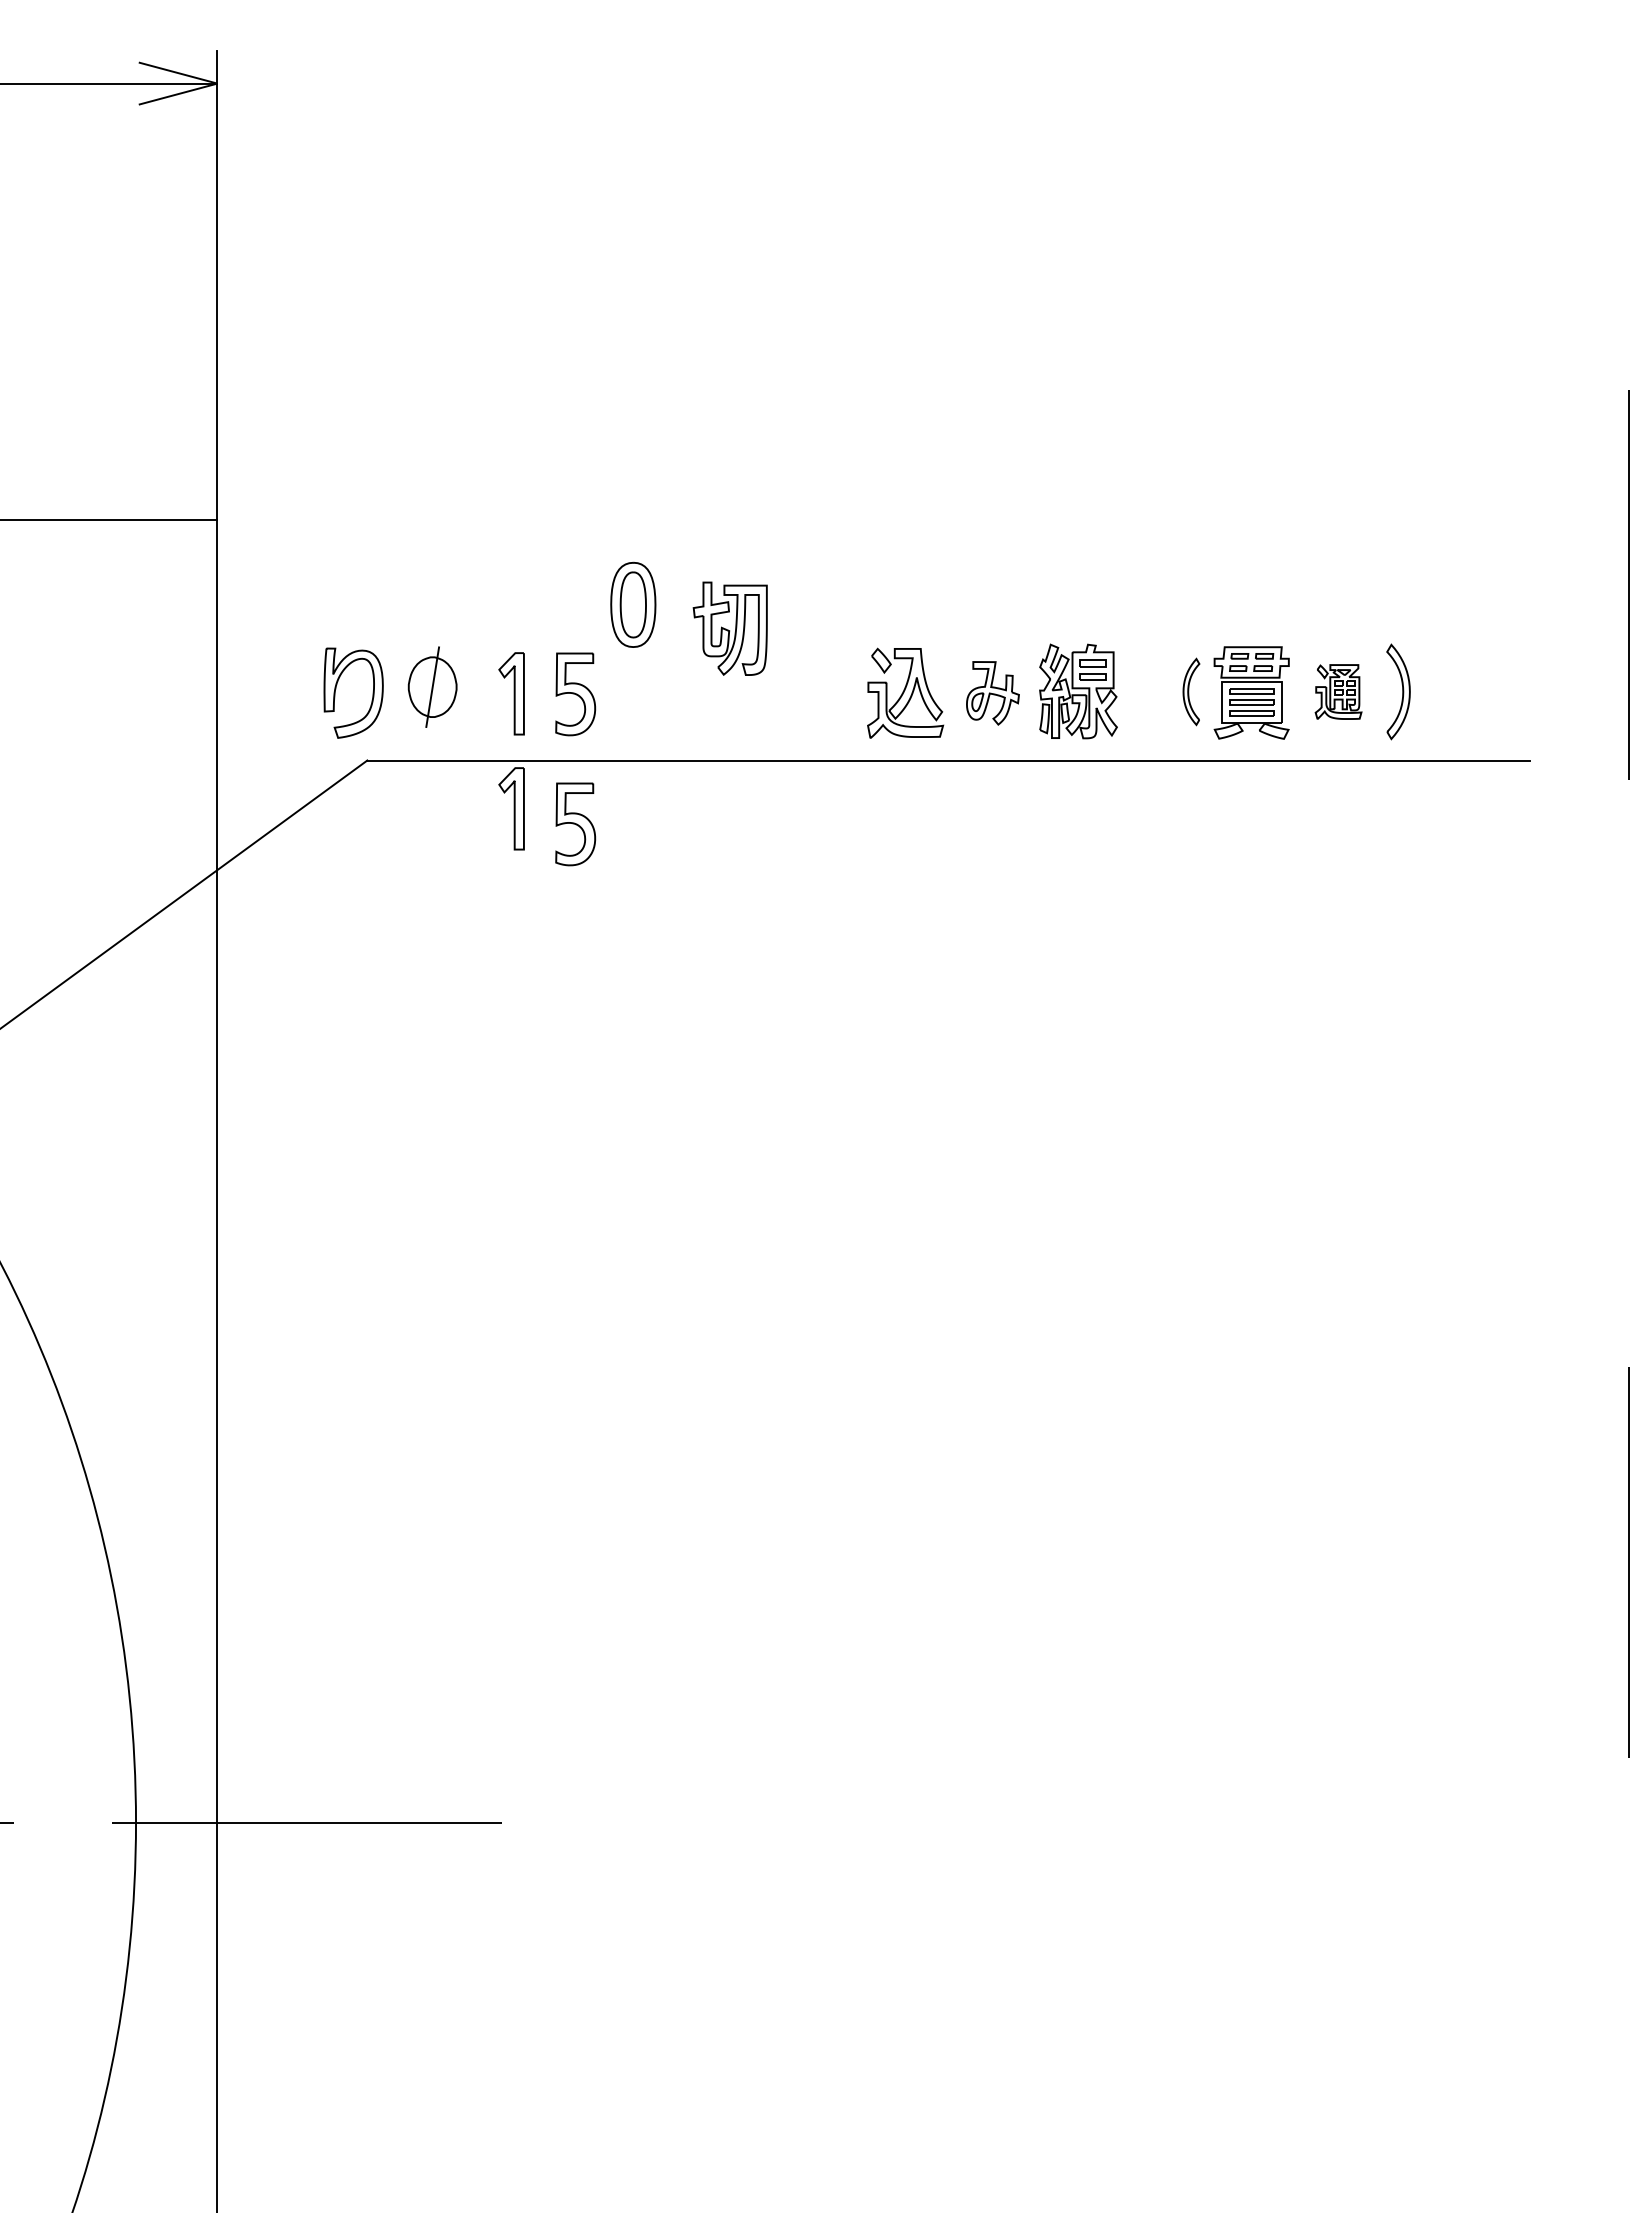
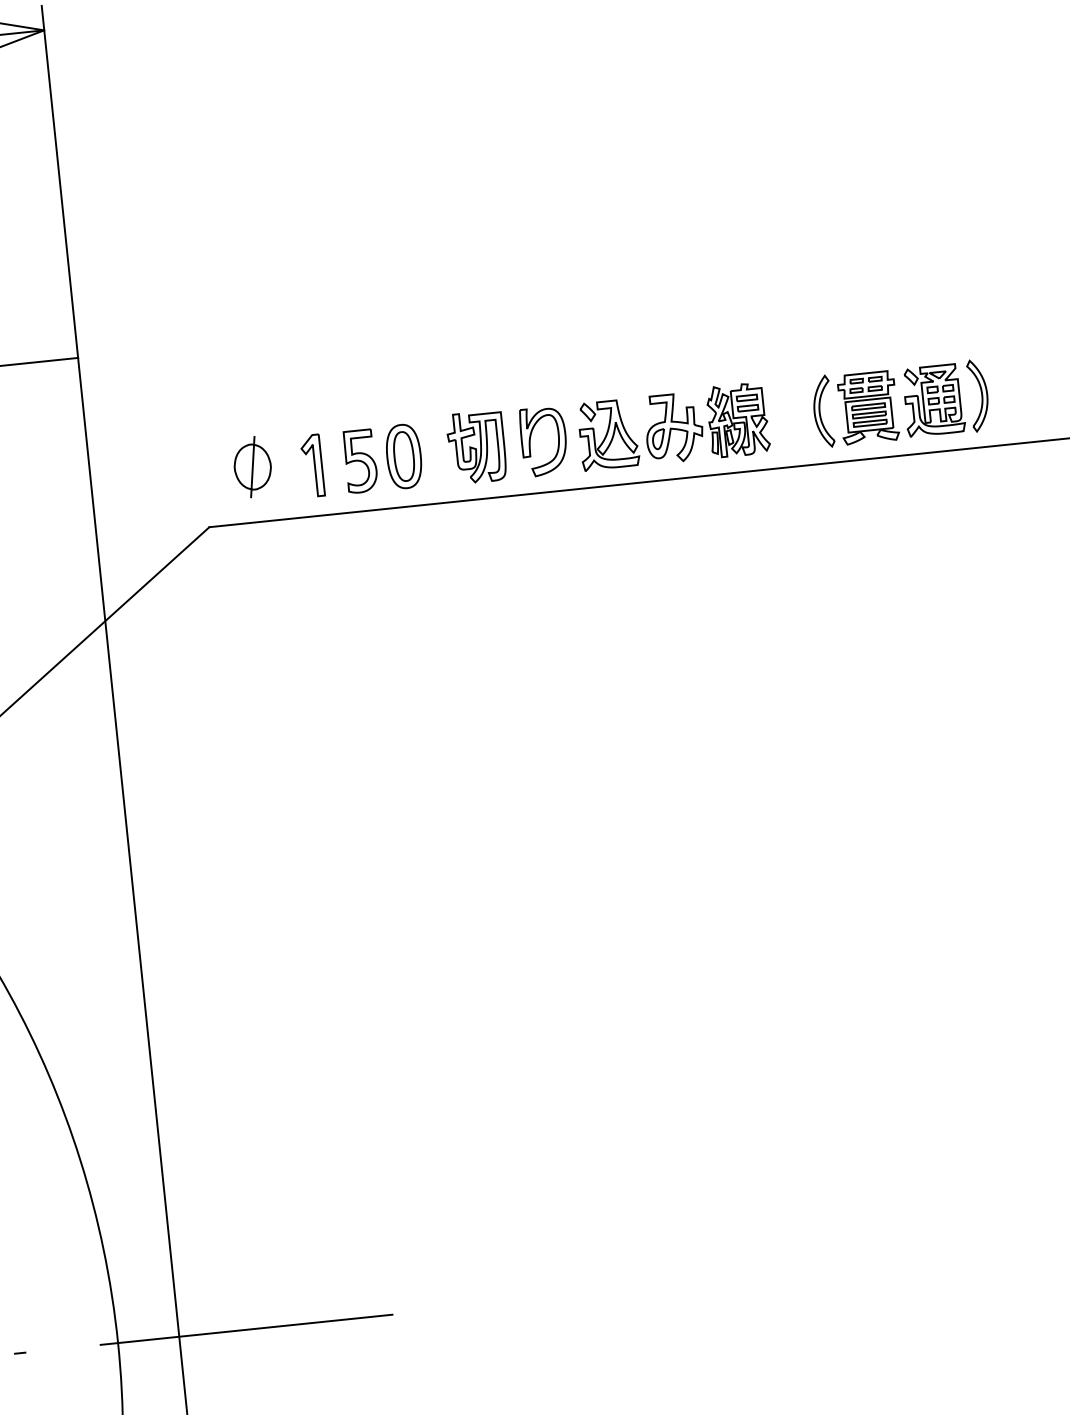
part: (633, 604) -> (404, 456), moved
part: (729, 628) -> (476, 447), moved
part: (336, 689) -> (530, 440), moved
part: (1191, 691) -> (823, 411), size x1.43
part: (1338, 691) -> (933, 399), size x1.67
part: (992, 693) -> (673, 428), size x1.43
part: (511, 808) -> (321, 552), removed
part: (575, 824) -> (370, 559), removed

